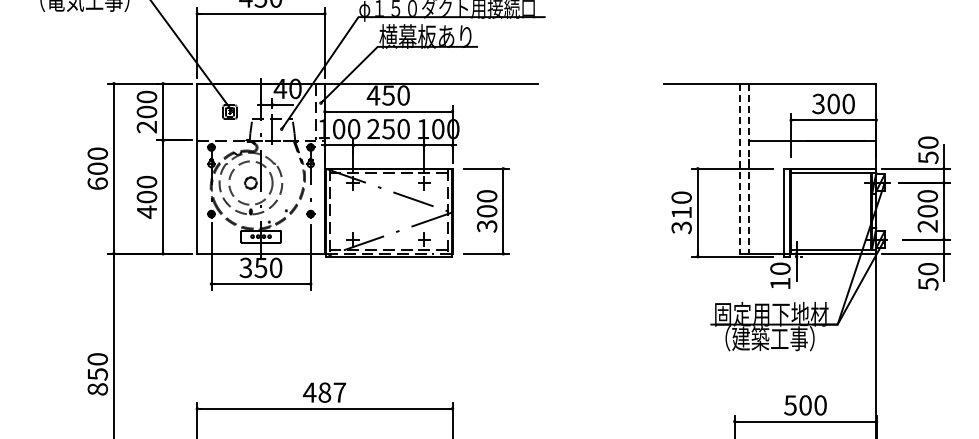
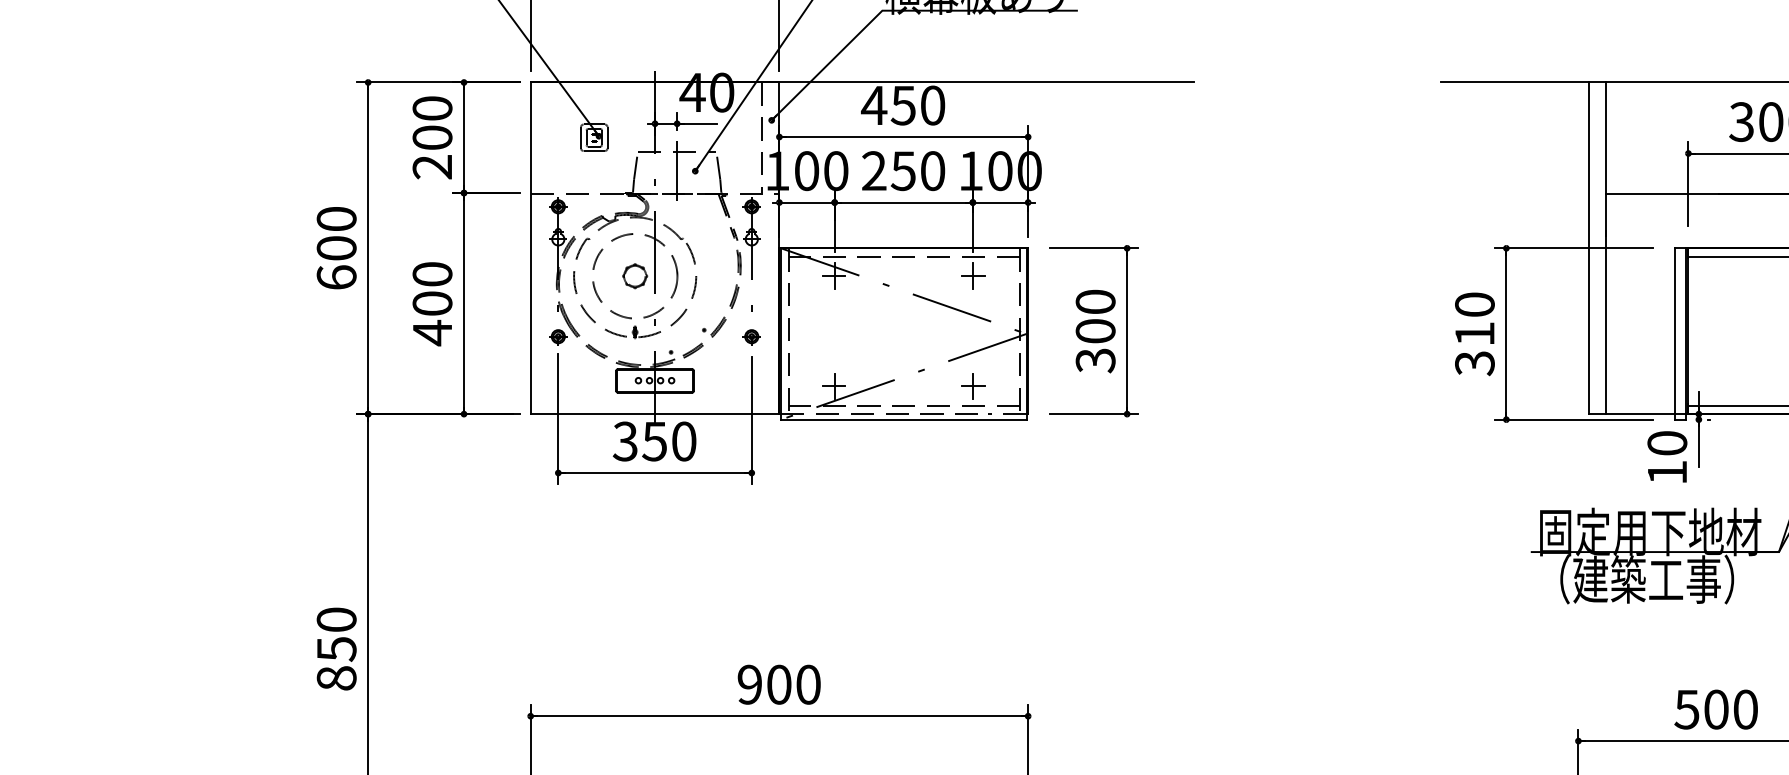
line: (740, 169) -> (1589, 249), dashed -> solid
line: (748, 169) -> (1605, 249), dashed -> solid
text: (324, 392) -> (778, 684), 487 -> 900

